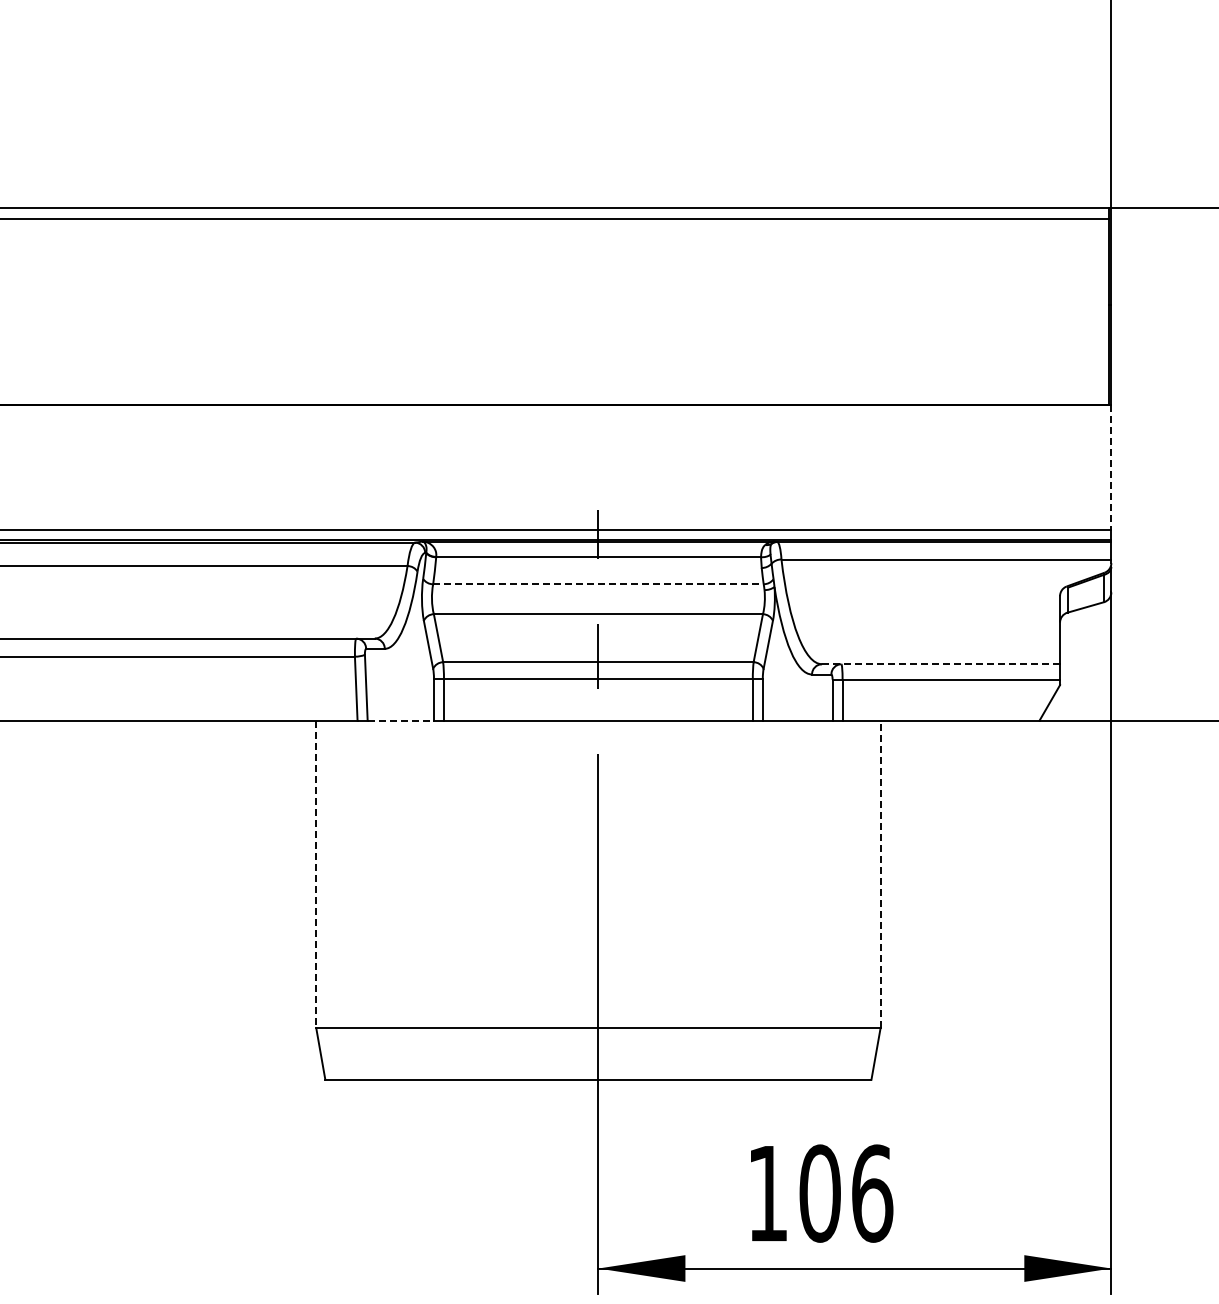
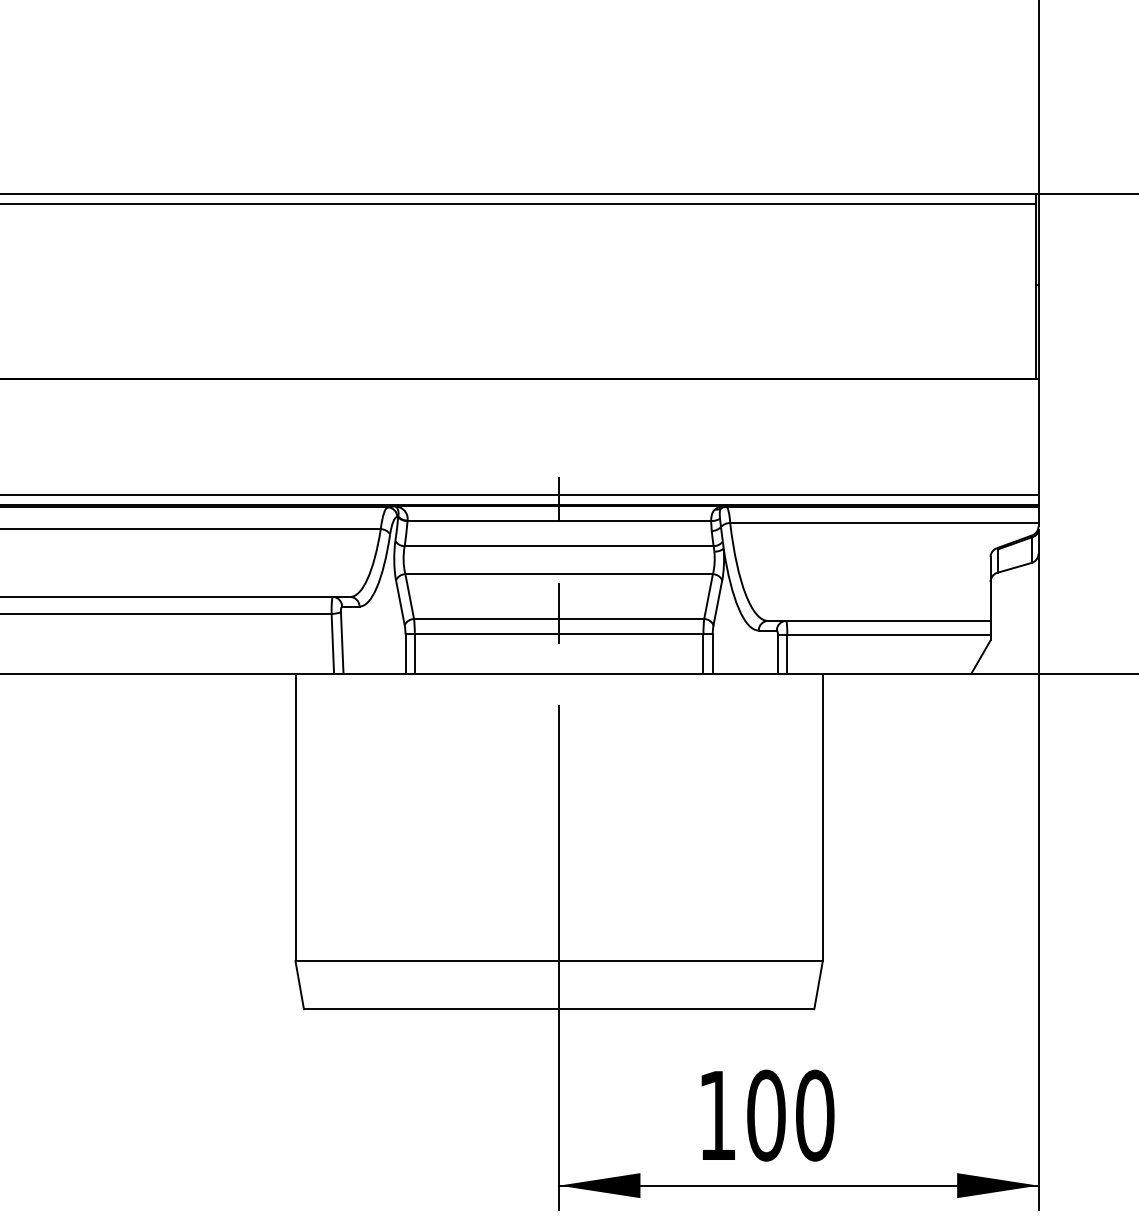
line: (1111, 468) -> (1038, 438), dashed -> solid
line: (598, 584) -> (559, 546), dashed -> solid
line: (941, 664) -> (879, 621), dashed -> solid
line: (401, 720) -> (375, 673), dashed -> solid
line: (316, 874) -> (295, 817), dashed -> solid
line: (880, 874) -> (822, 817), dashed -> solid
text: (872, 1193) -> (815, 1115), 106 -> 100

